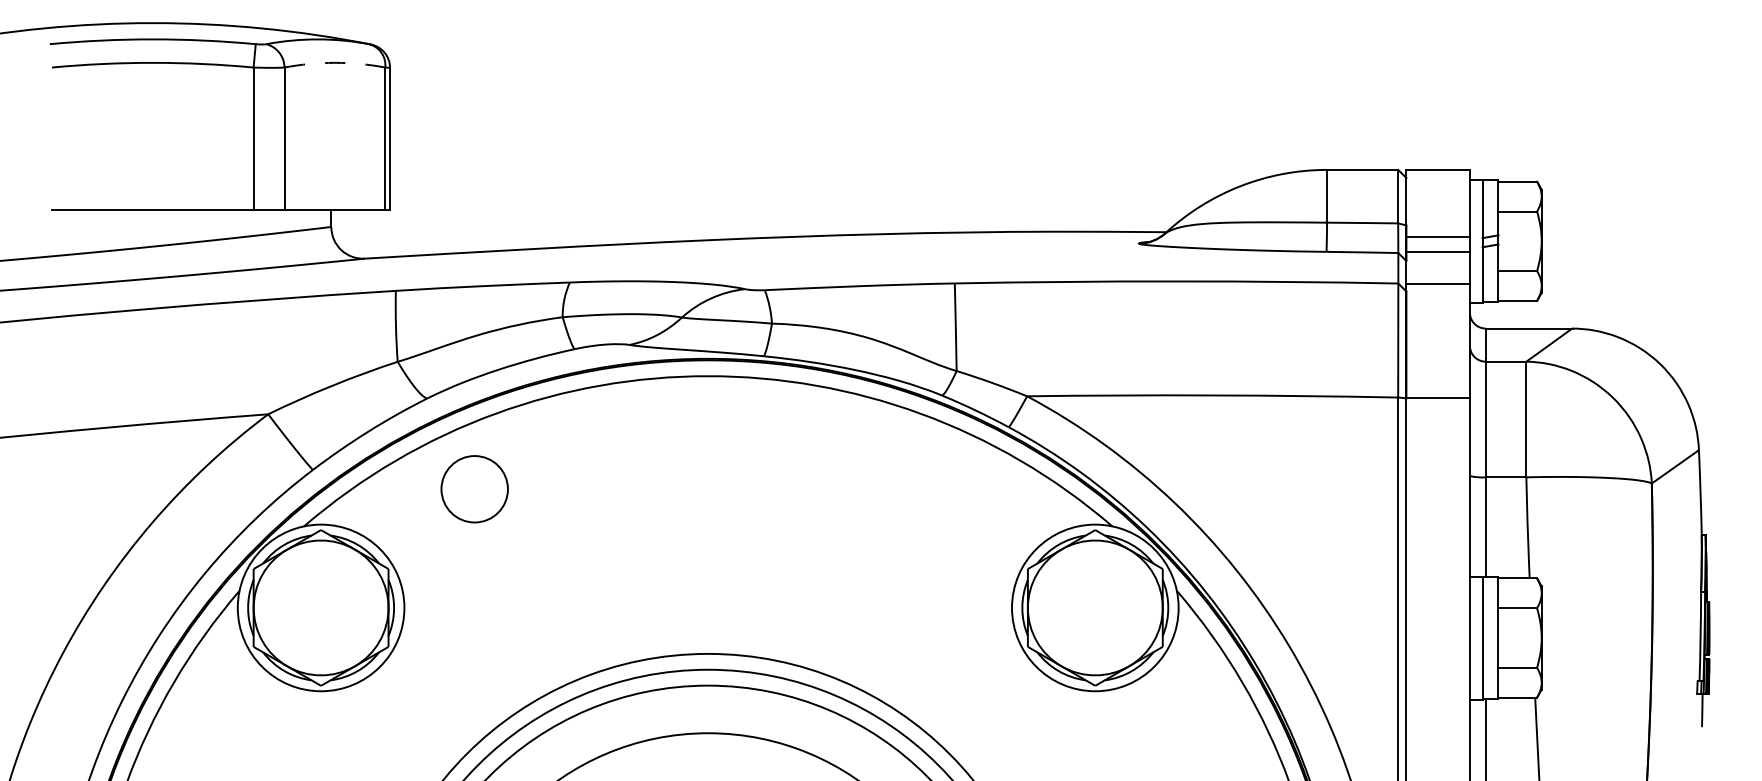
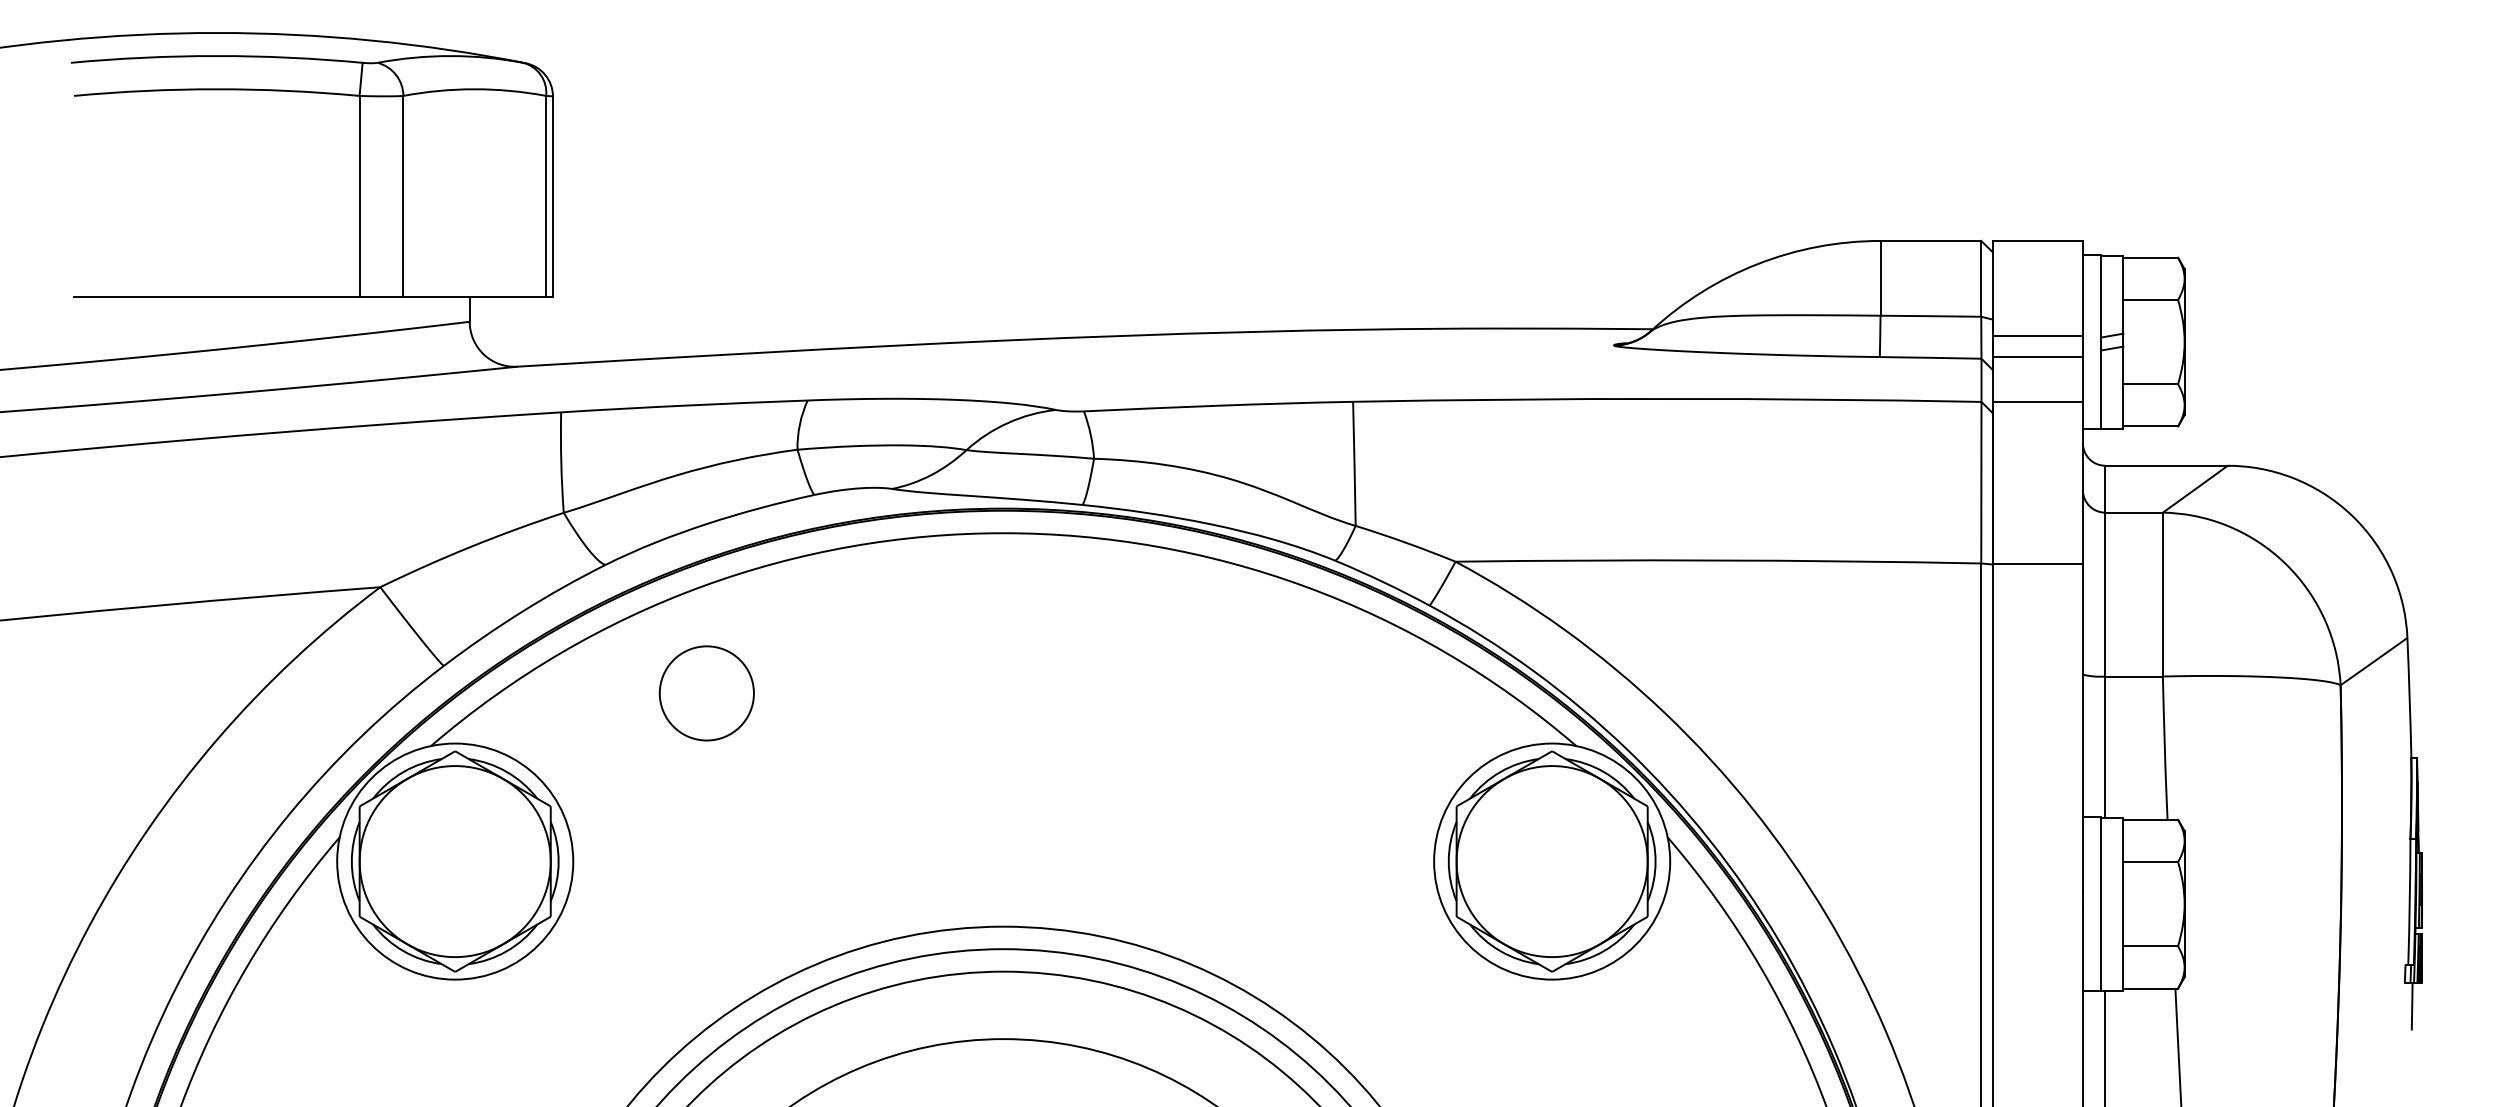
arc: (334, 63) -> (474, 89), dashed -> solid
circle: (474, 489) -> (706, 693), moved

